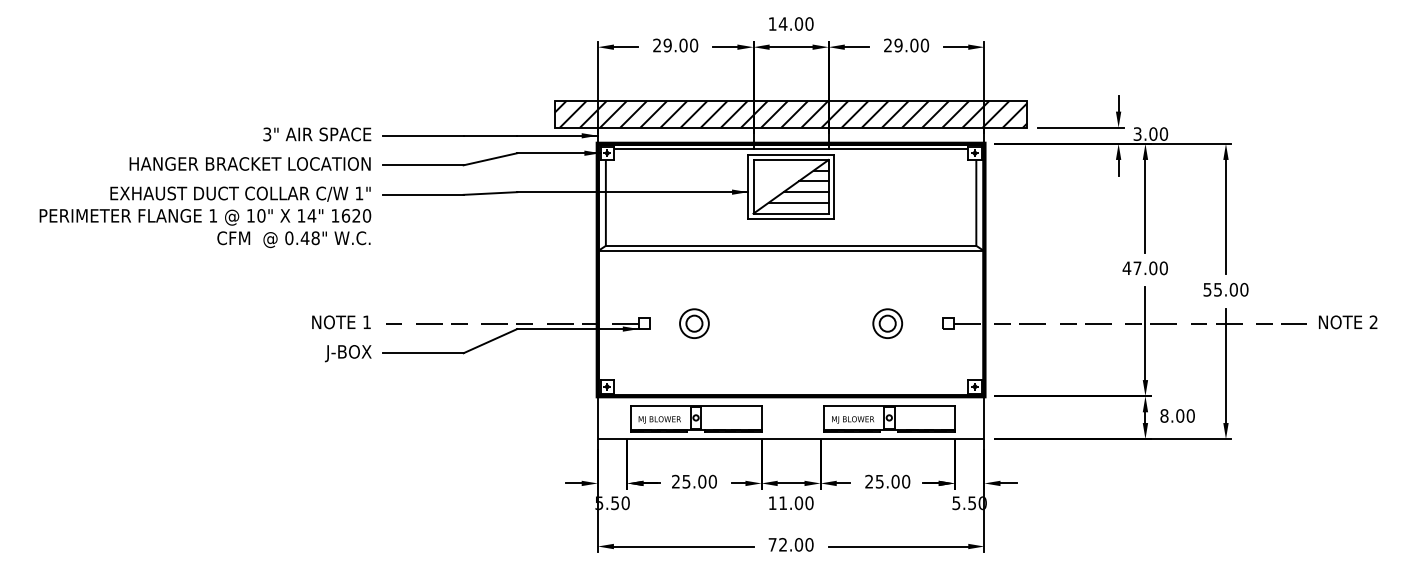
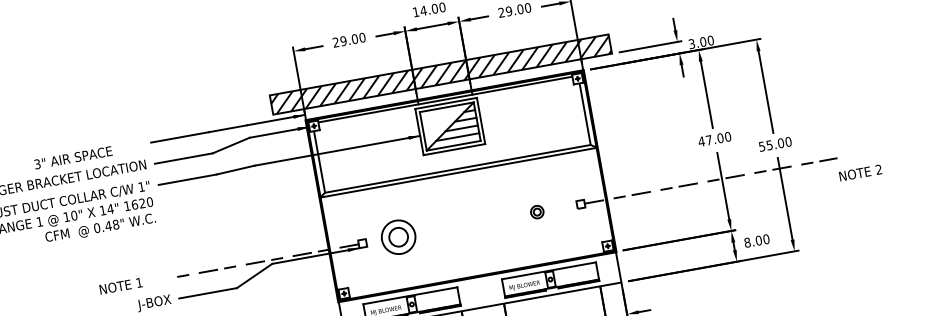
text: (317, 134) -> (73, 157), moved
text: (341, 322) -> (121, 286), moved
text: (1348, 322) -> (860, 173), moved
part: (694, 323) -> (398, 237), size x1.6
part: (887, 323) -> (537, 212), size x0.6

